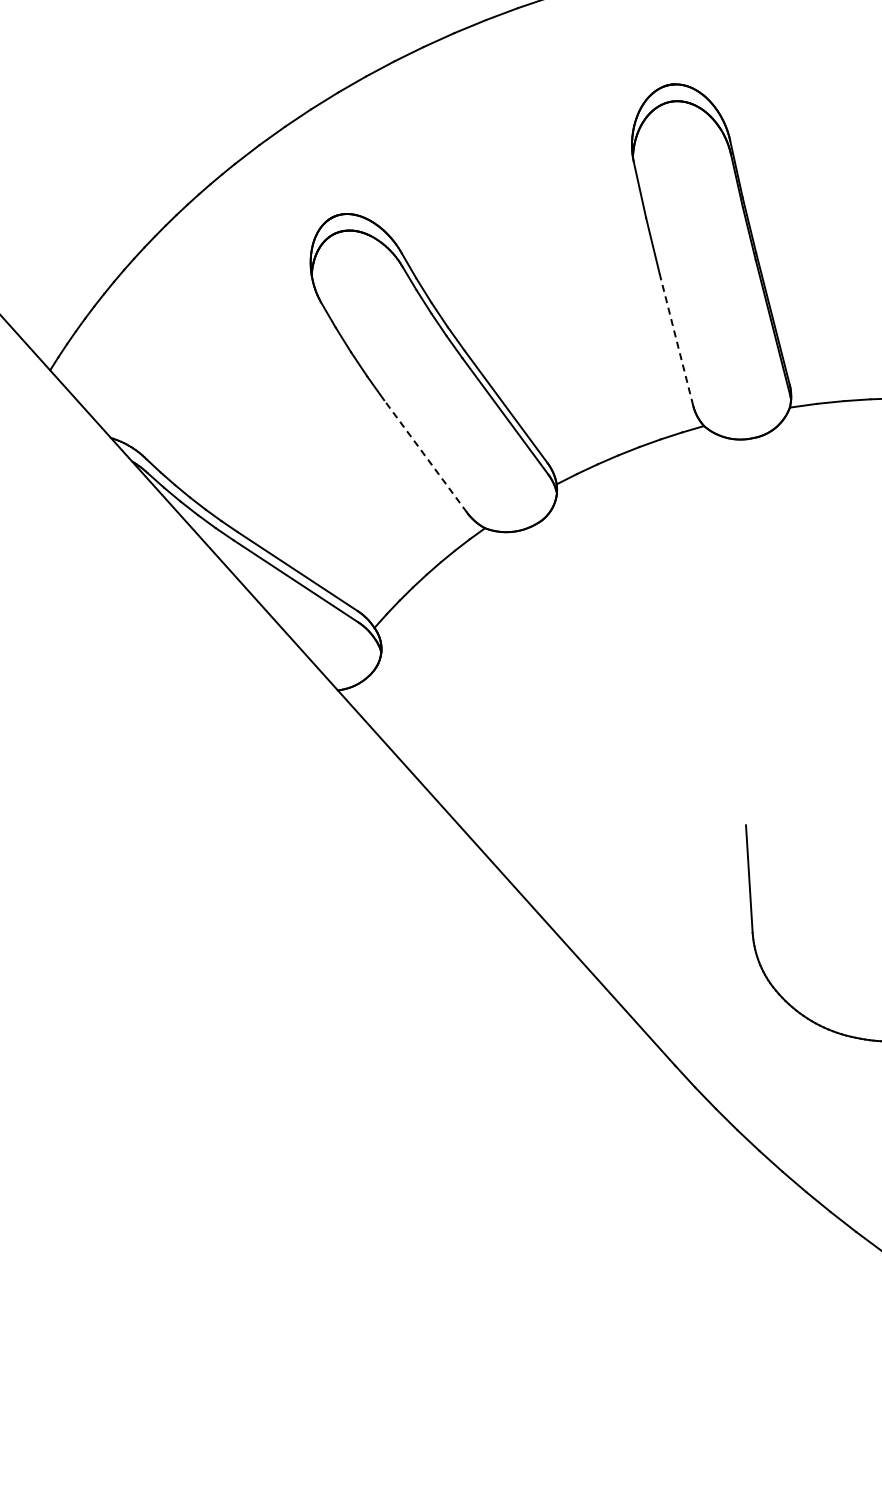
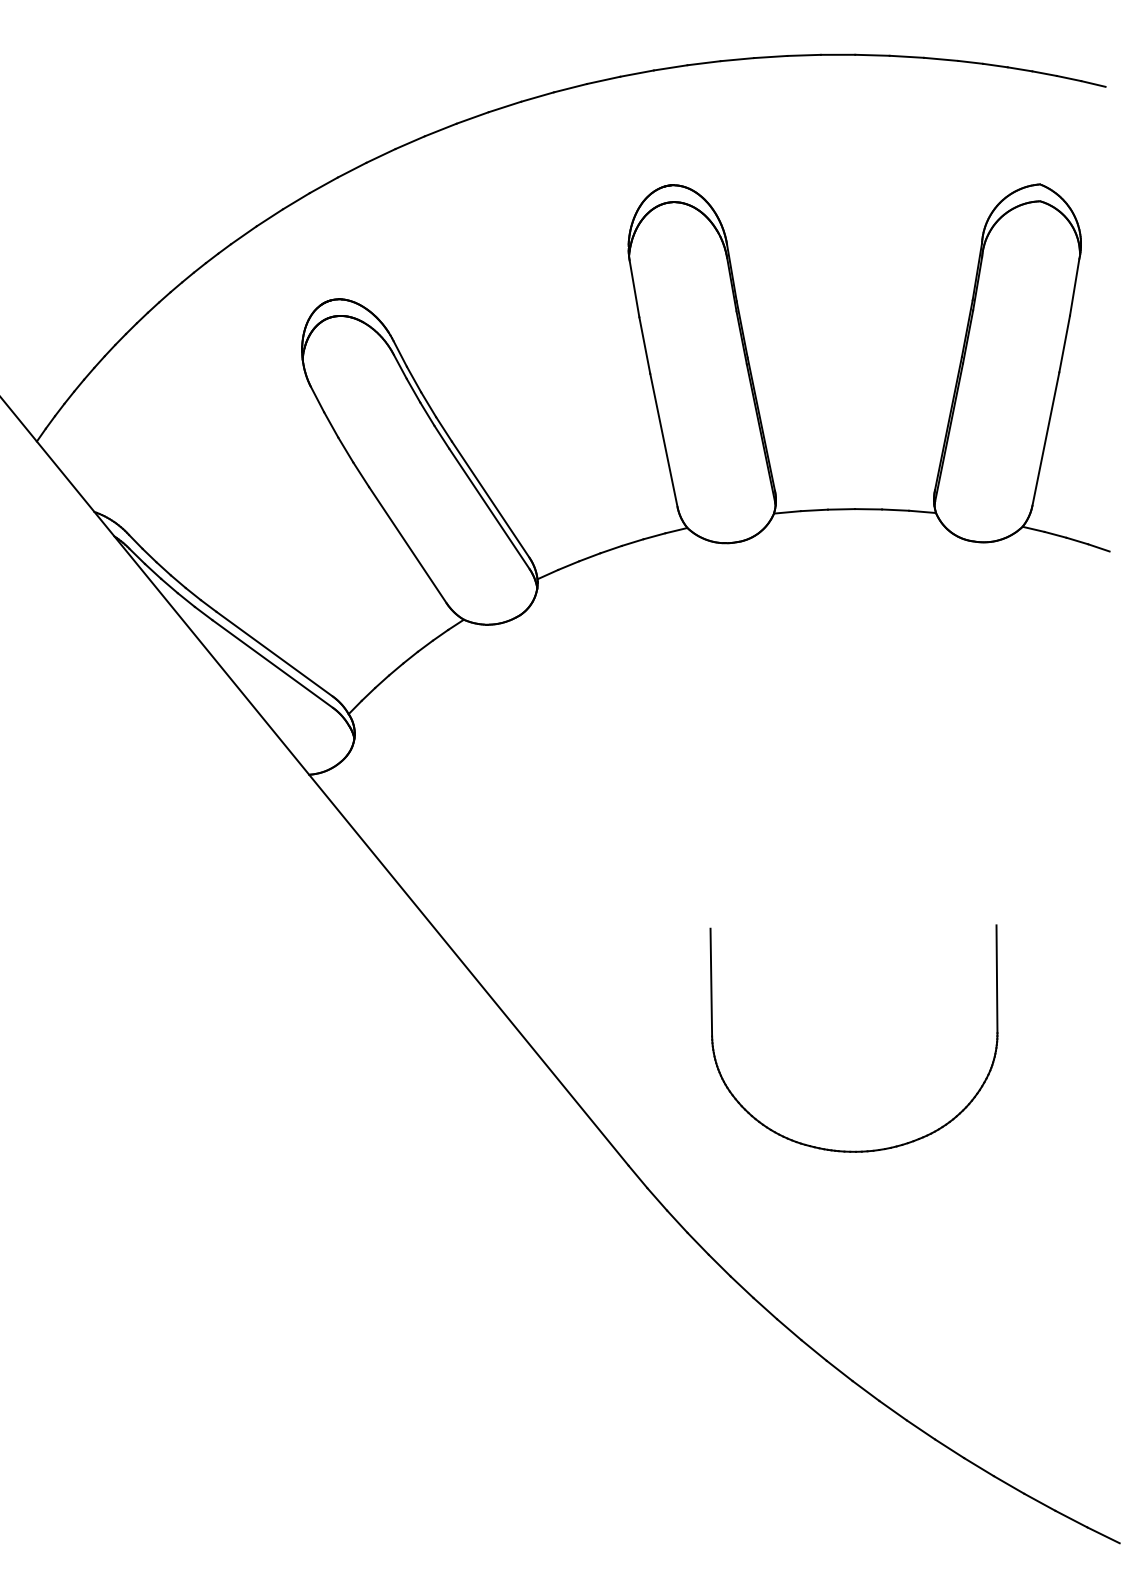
line: (676, 339) -> (663, 440), dashed -> solid
line: (425, 456) -> (407, 545), dashed -> solid

